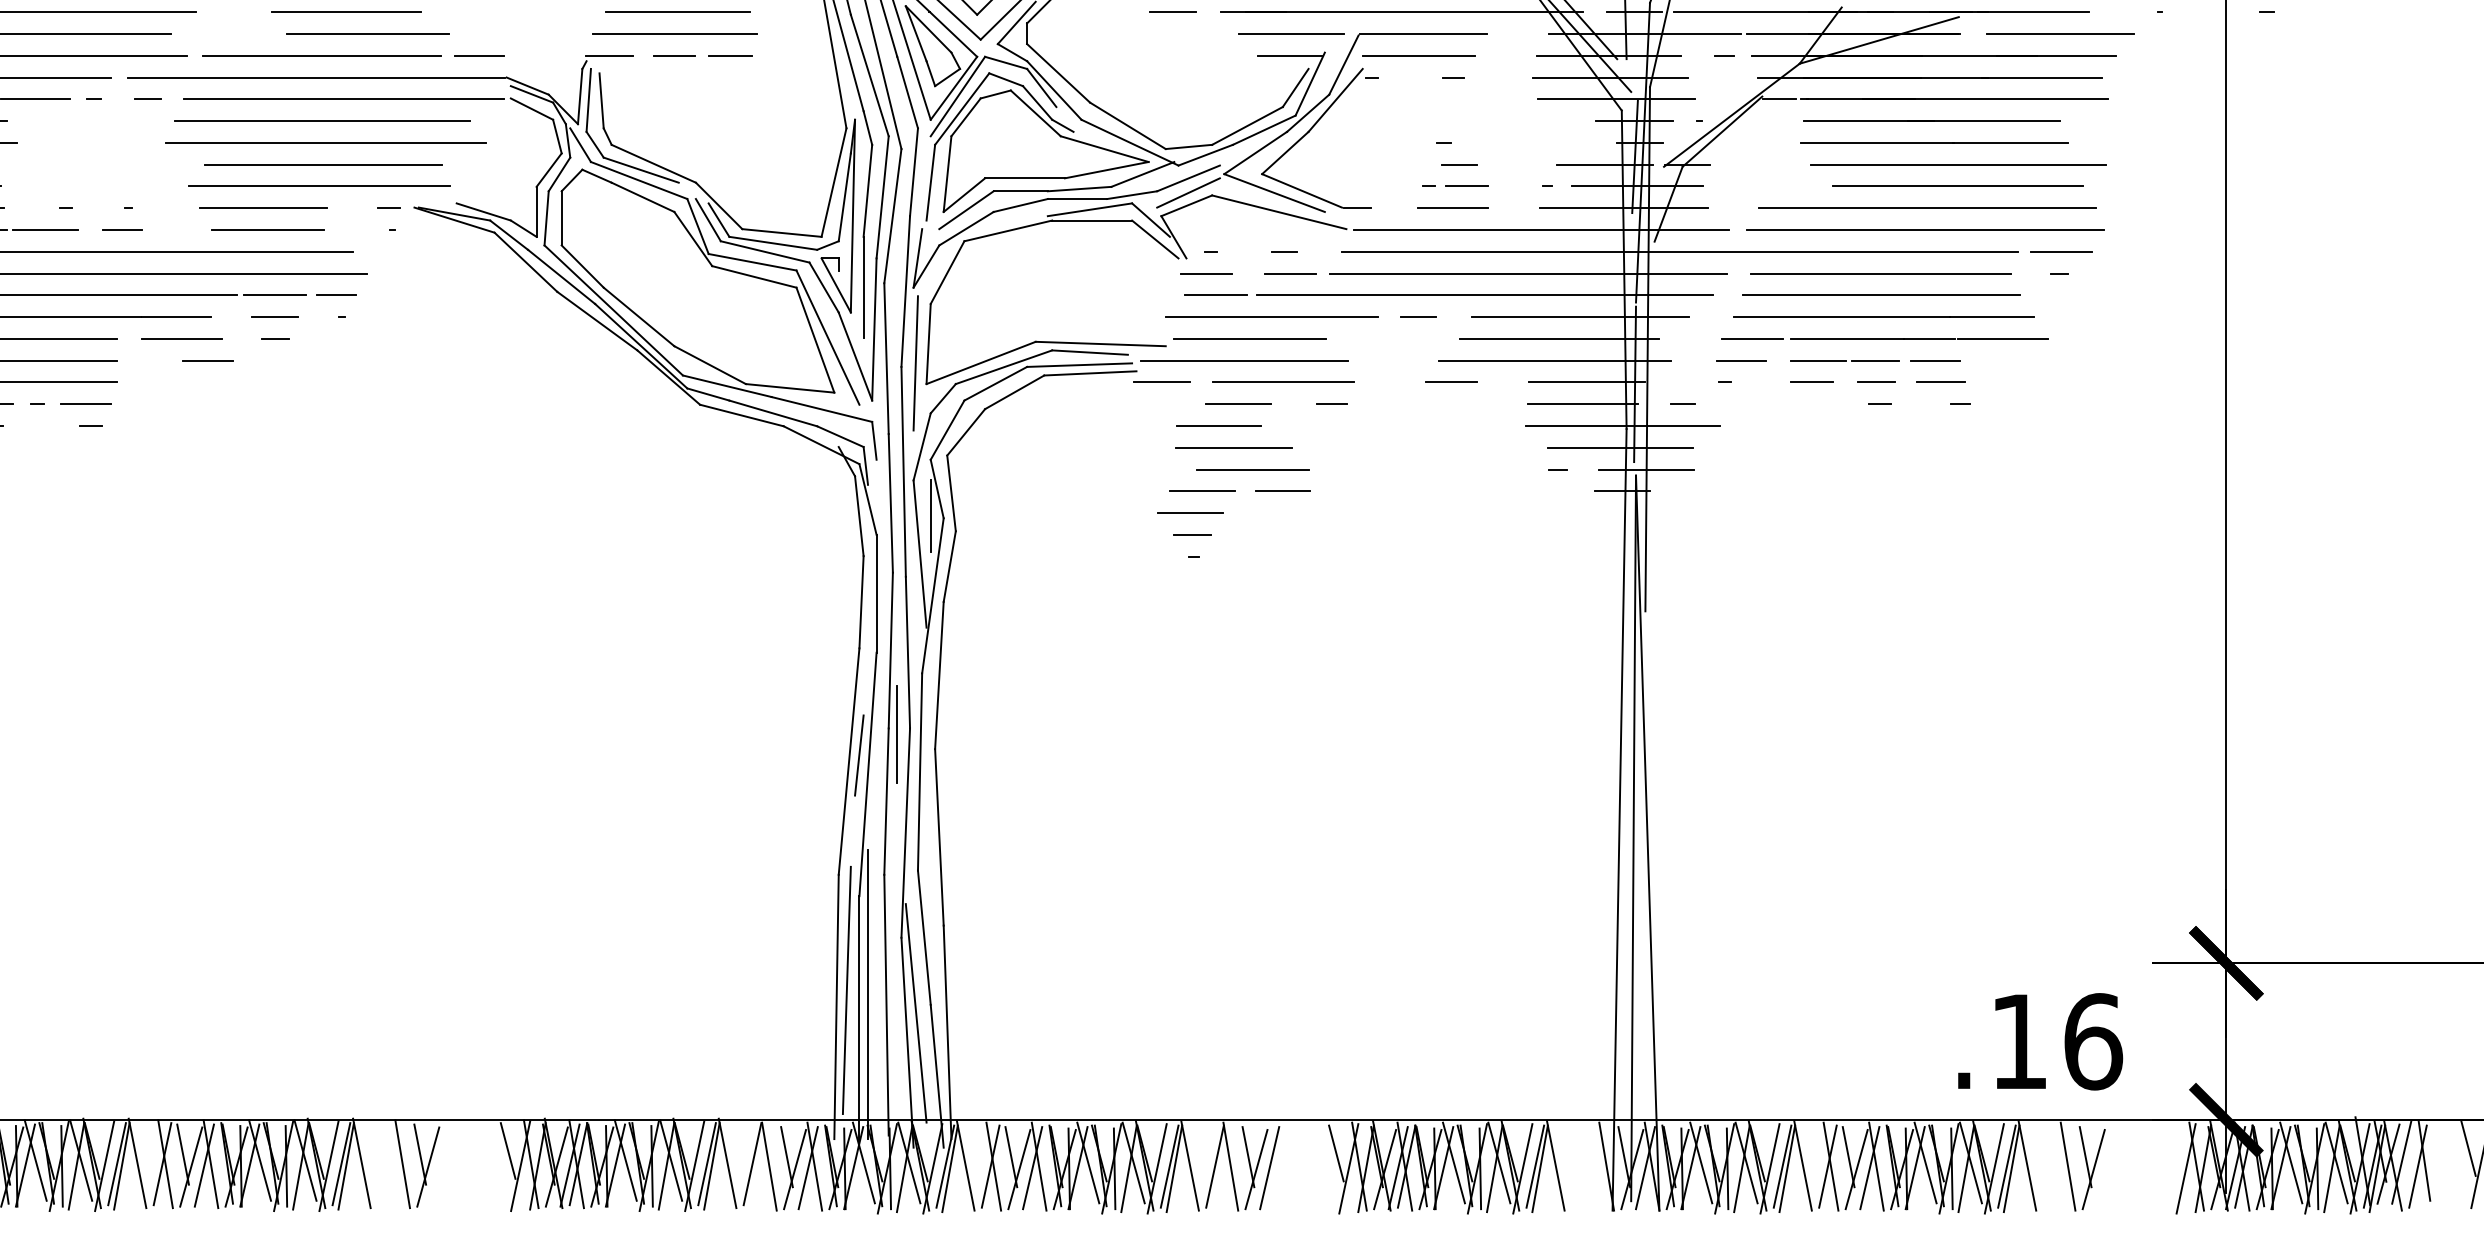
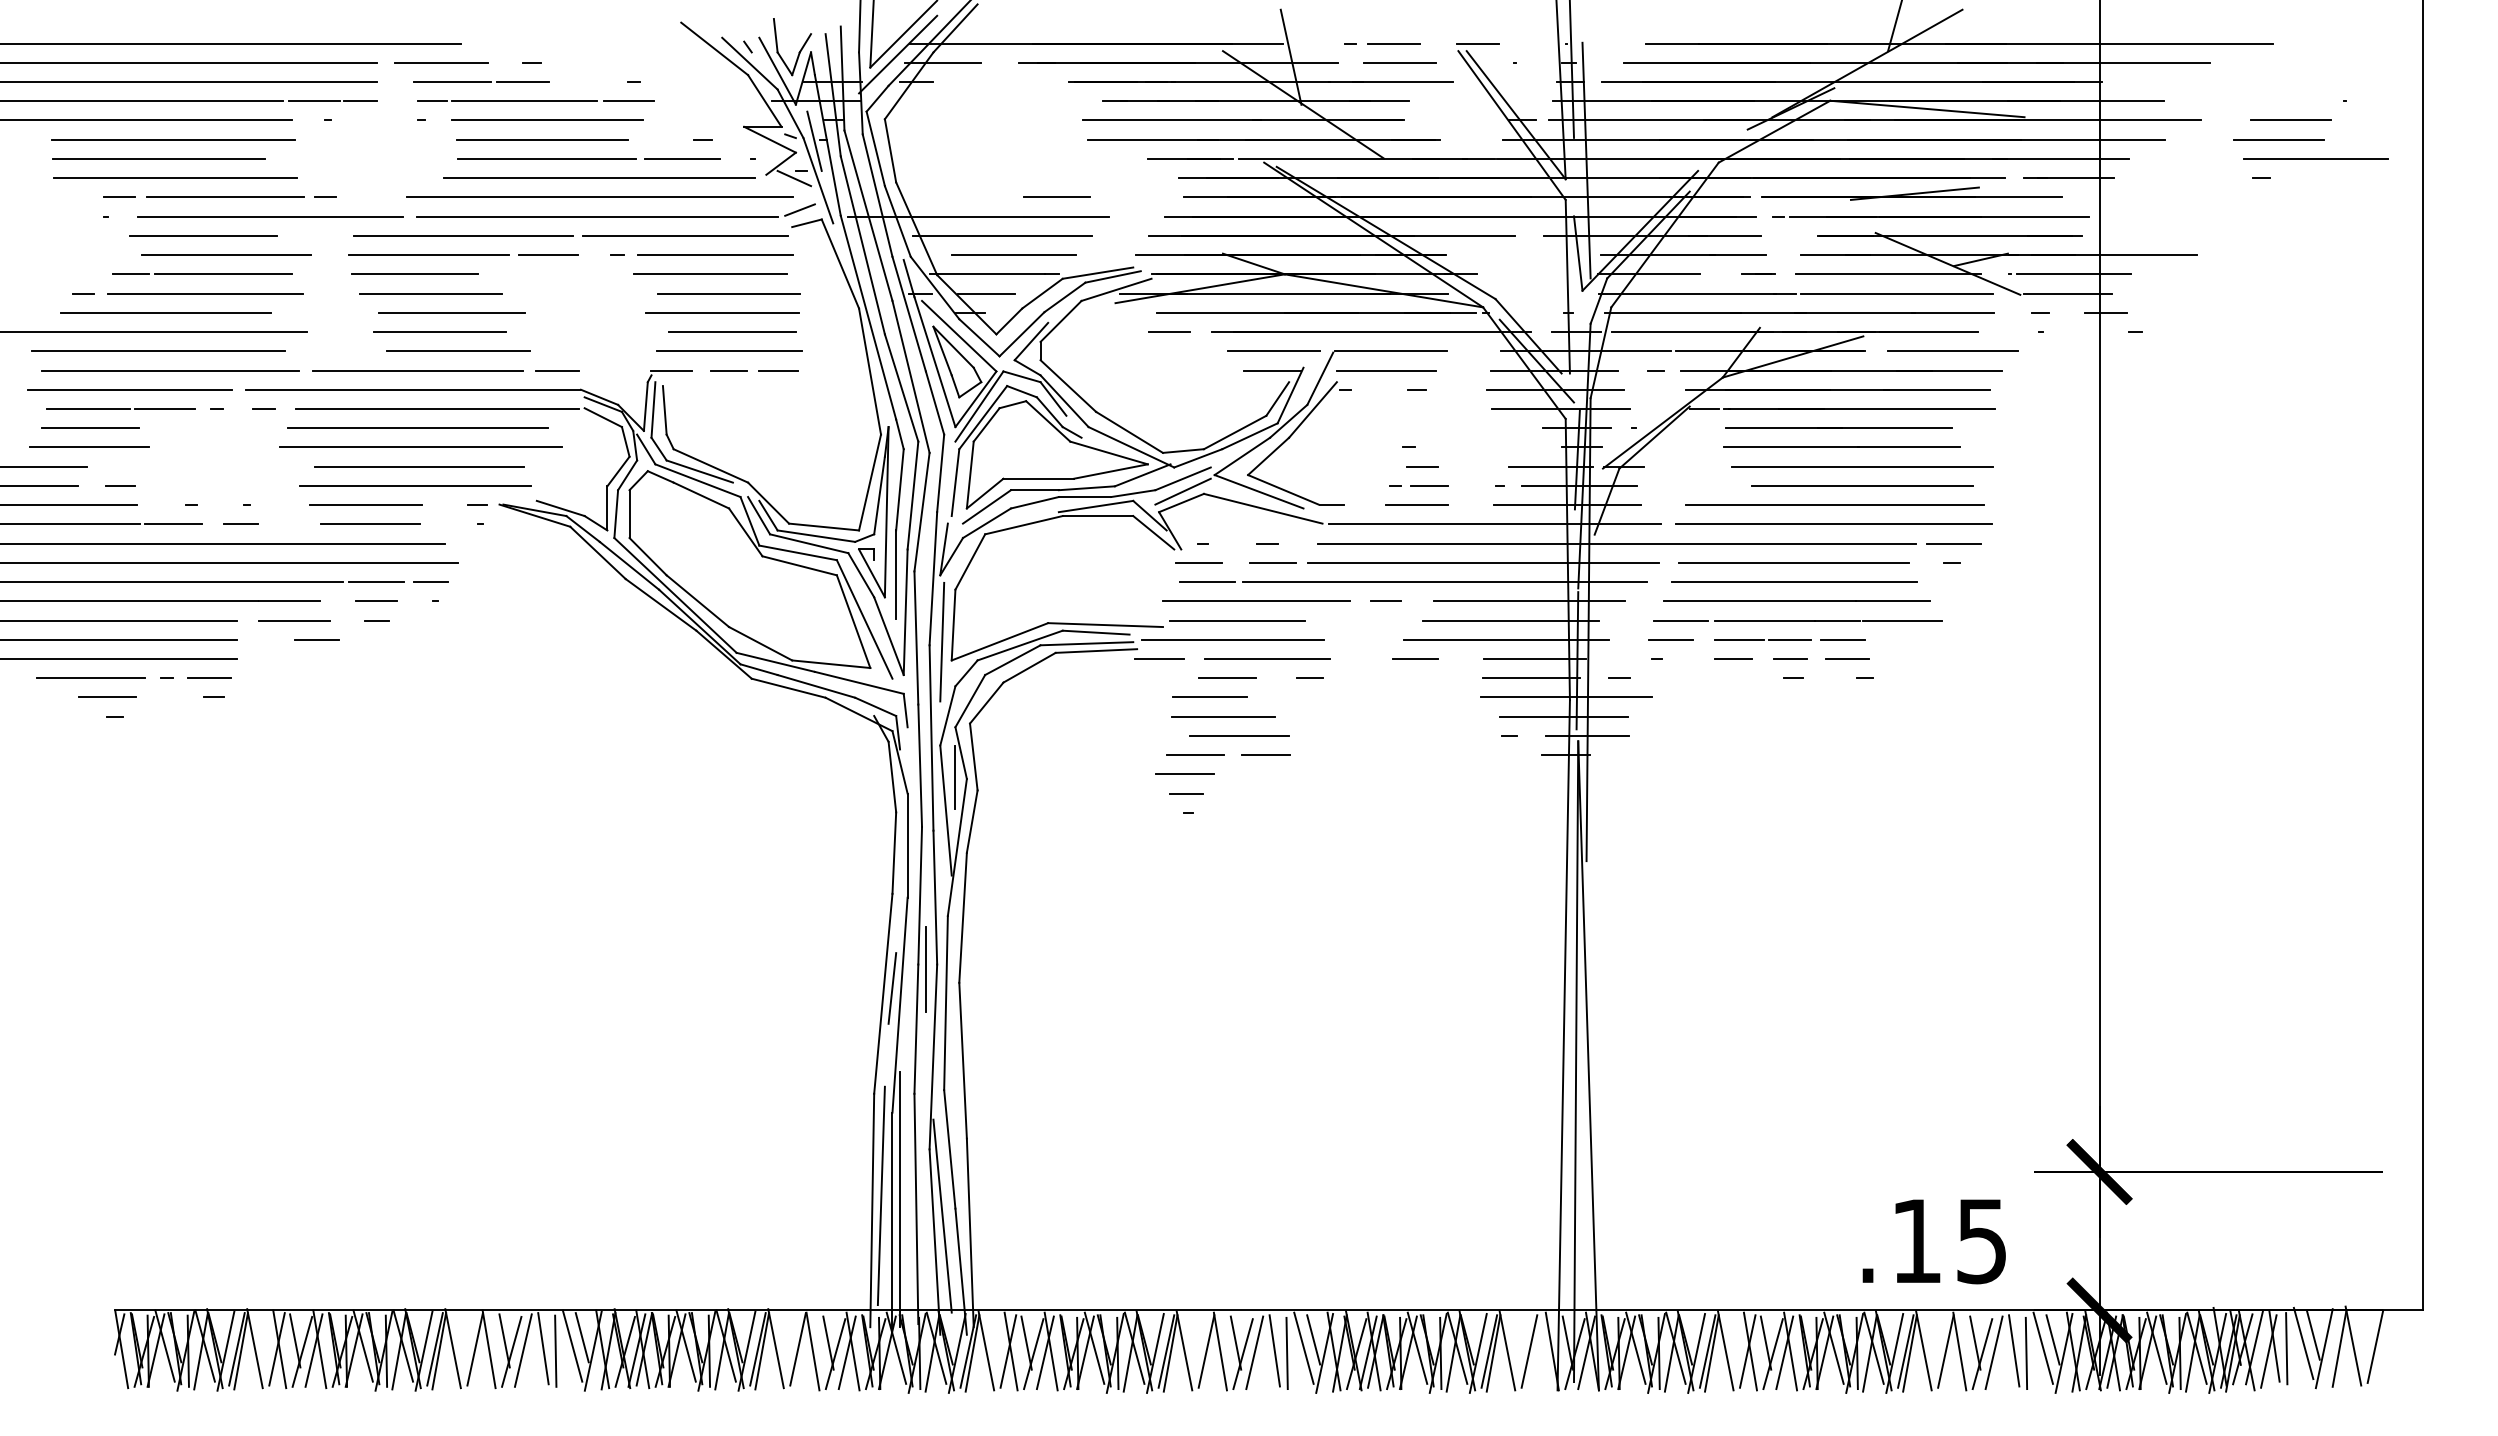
text: (2093, 1042) -> (1982, 1241), .16 -> .15
line: (2173, 1153) -> (2052, 1339), added
line: (2457, 1157) -> (2303, 1343), added
line: (497, 1159) -> (572, 1345), added
line: (1324, 1162) -> (1303, 1347), added
line: (2161, 1162) -> (2042, 1347), added
line: (464, 1163) -> (543, 1348), added
line: (2438, 1163) -> (2286, 1348), added
line: (386, 1164) -> (474, 1349), added
line: (440, 1165) -> (522, 1350), added
line: (477, 1165) -> (555, 1350), added
line: (1292, 1165) -> (1274, 1350), added
line: (2130, 1165) -> (2014, 1350), added
line: (1580, 1166) -> (1529, 1351), added
line: (2051, 1166) -> (1945, 1351), added
line: (2106, 1167) -> (1993, 1352), added
line: (1305, 1168) -> (1286, 1353), added
line: (2143, 1168) -> (2026, 1353), added

